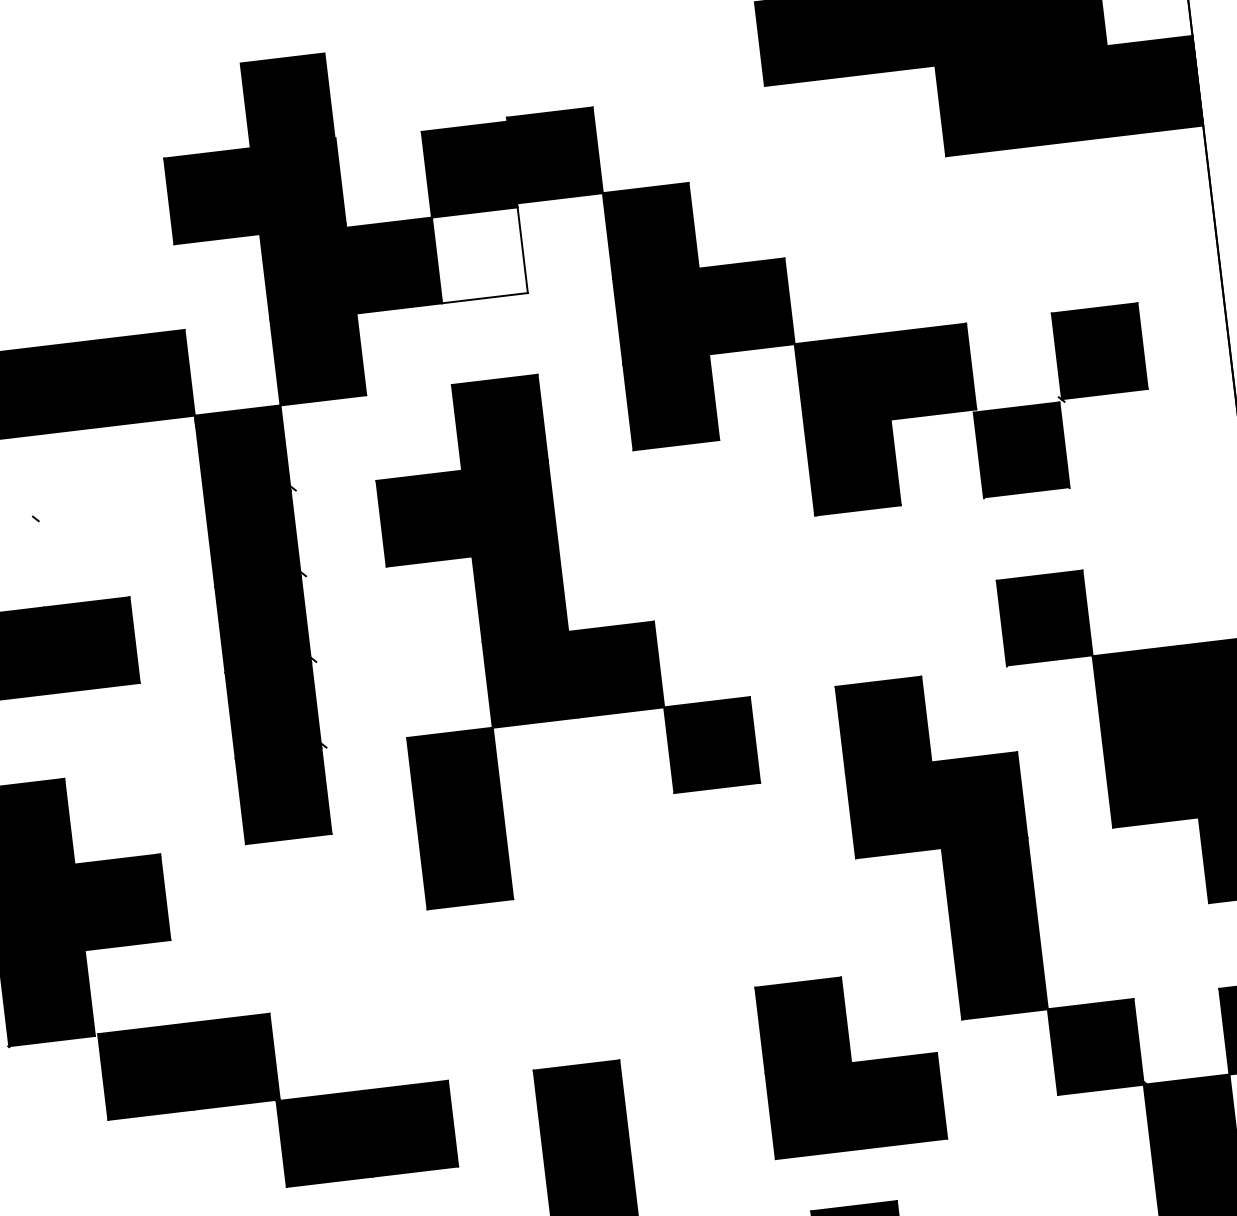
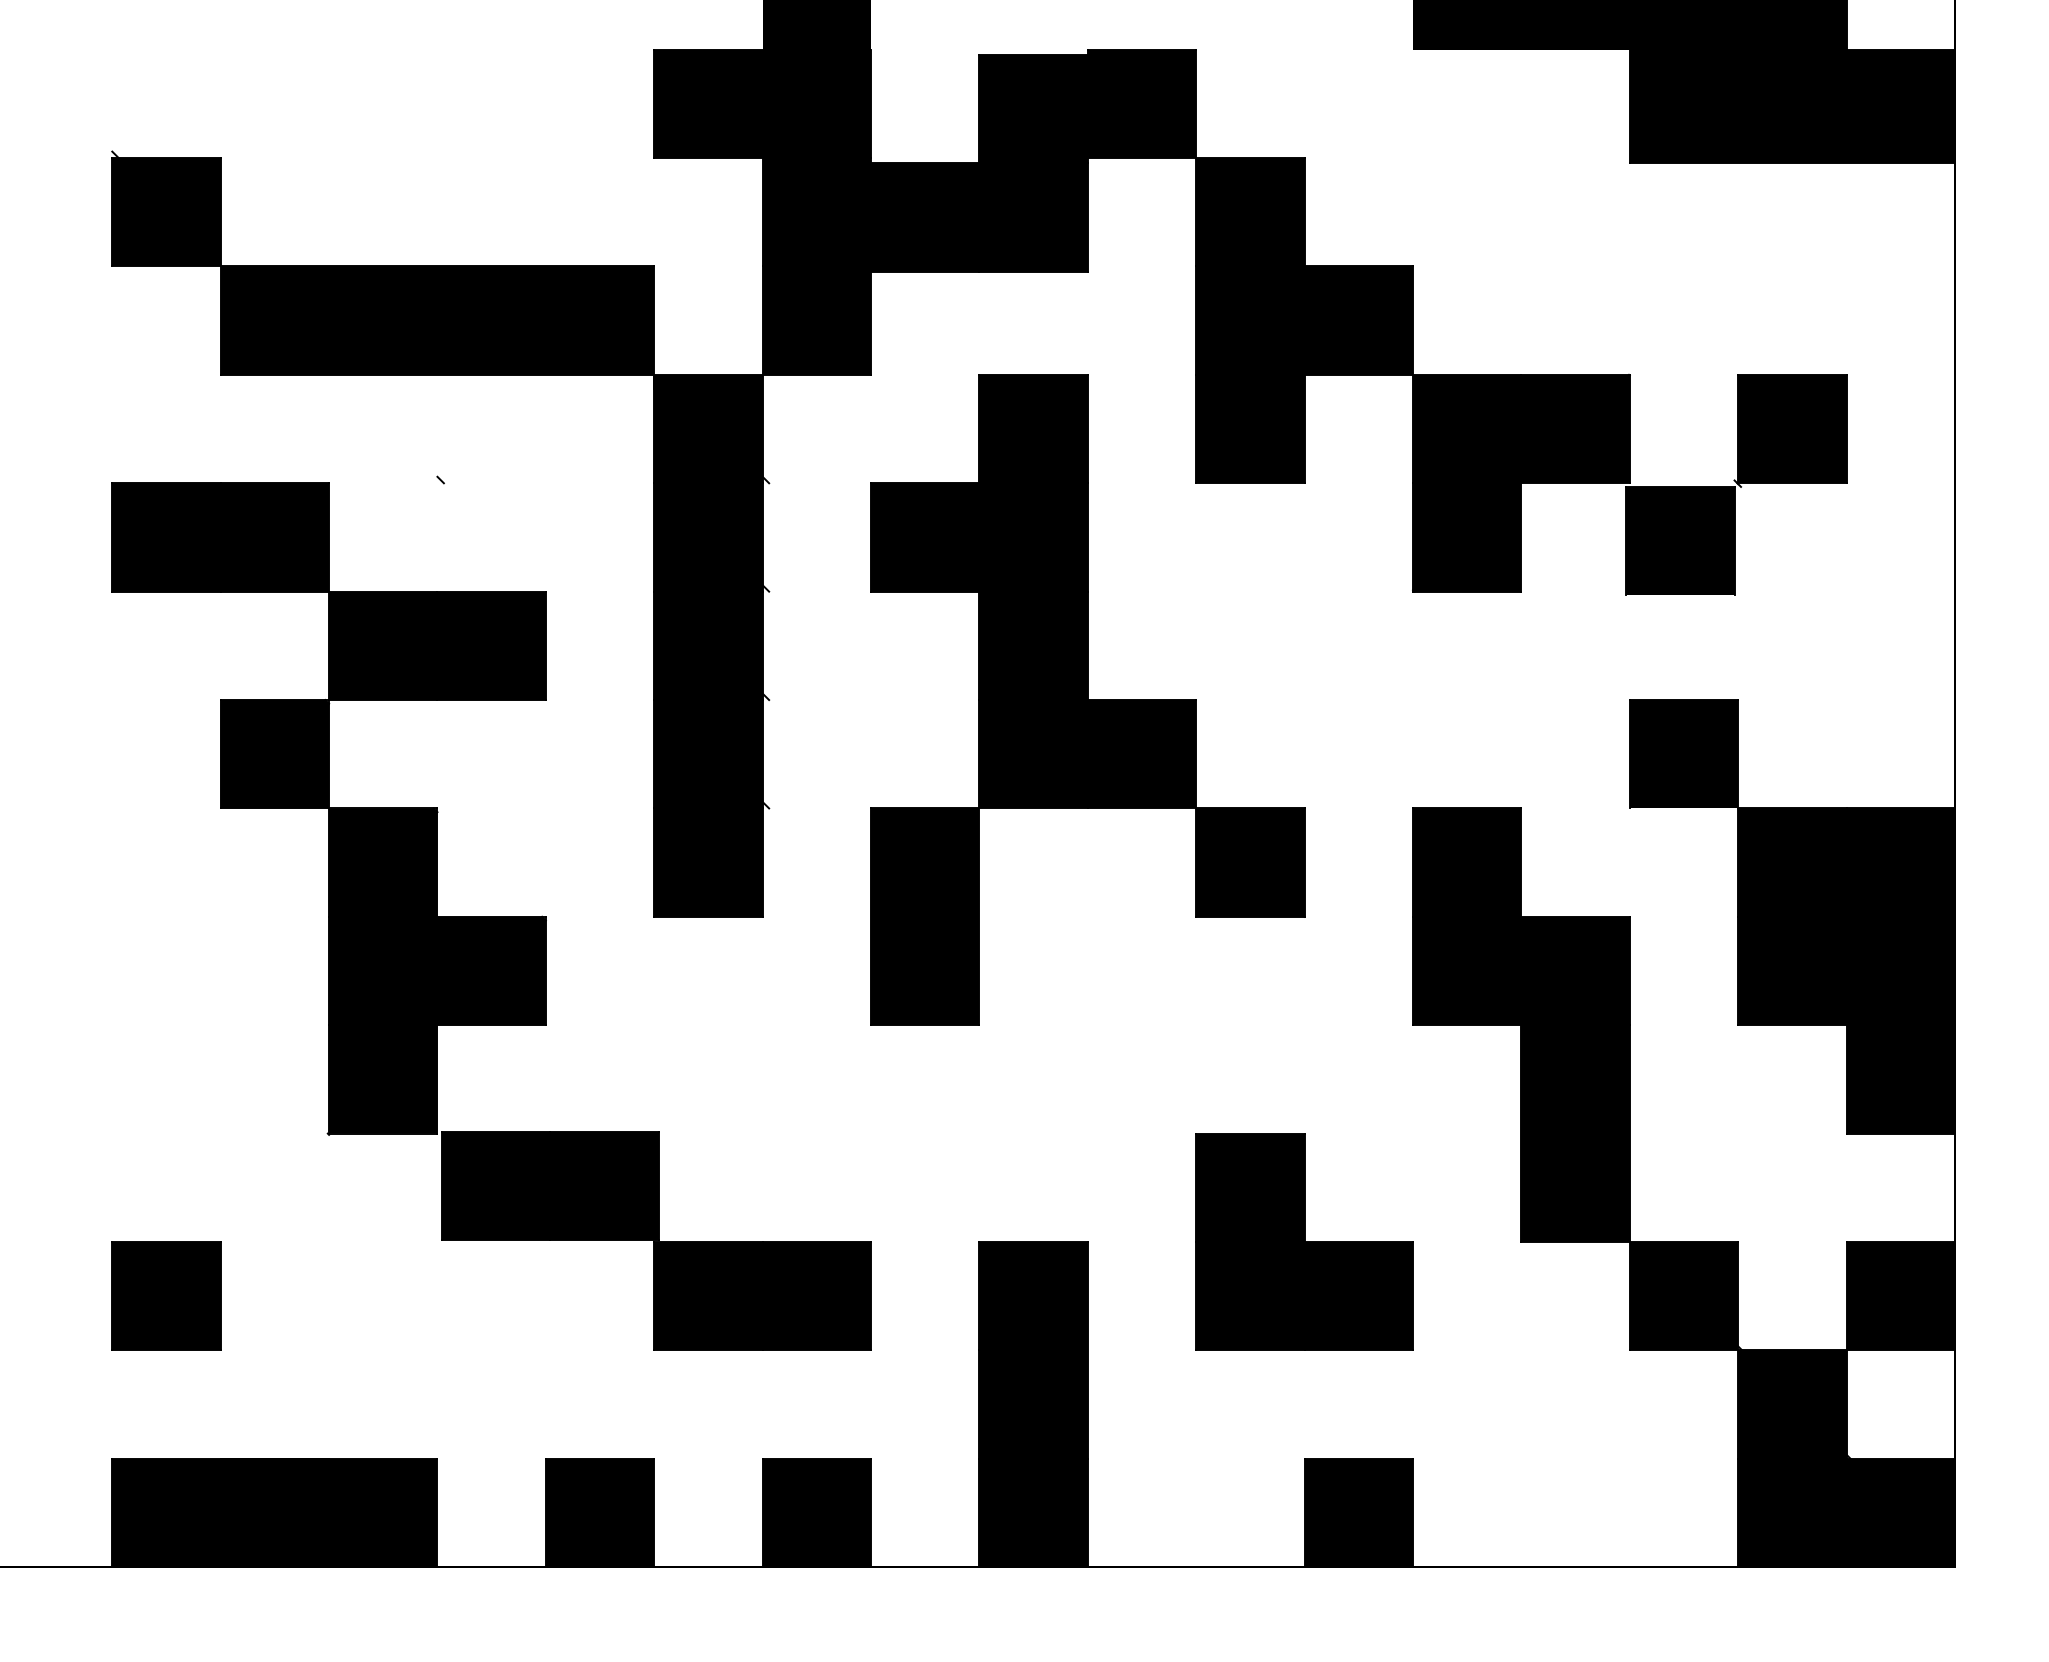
fill: (479, 255) -> (1033, 217), added
part: (851, 1062) -> (1304, 1241), moved

